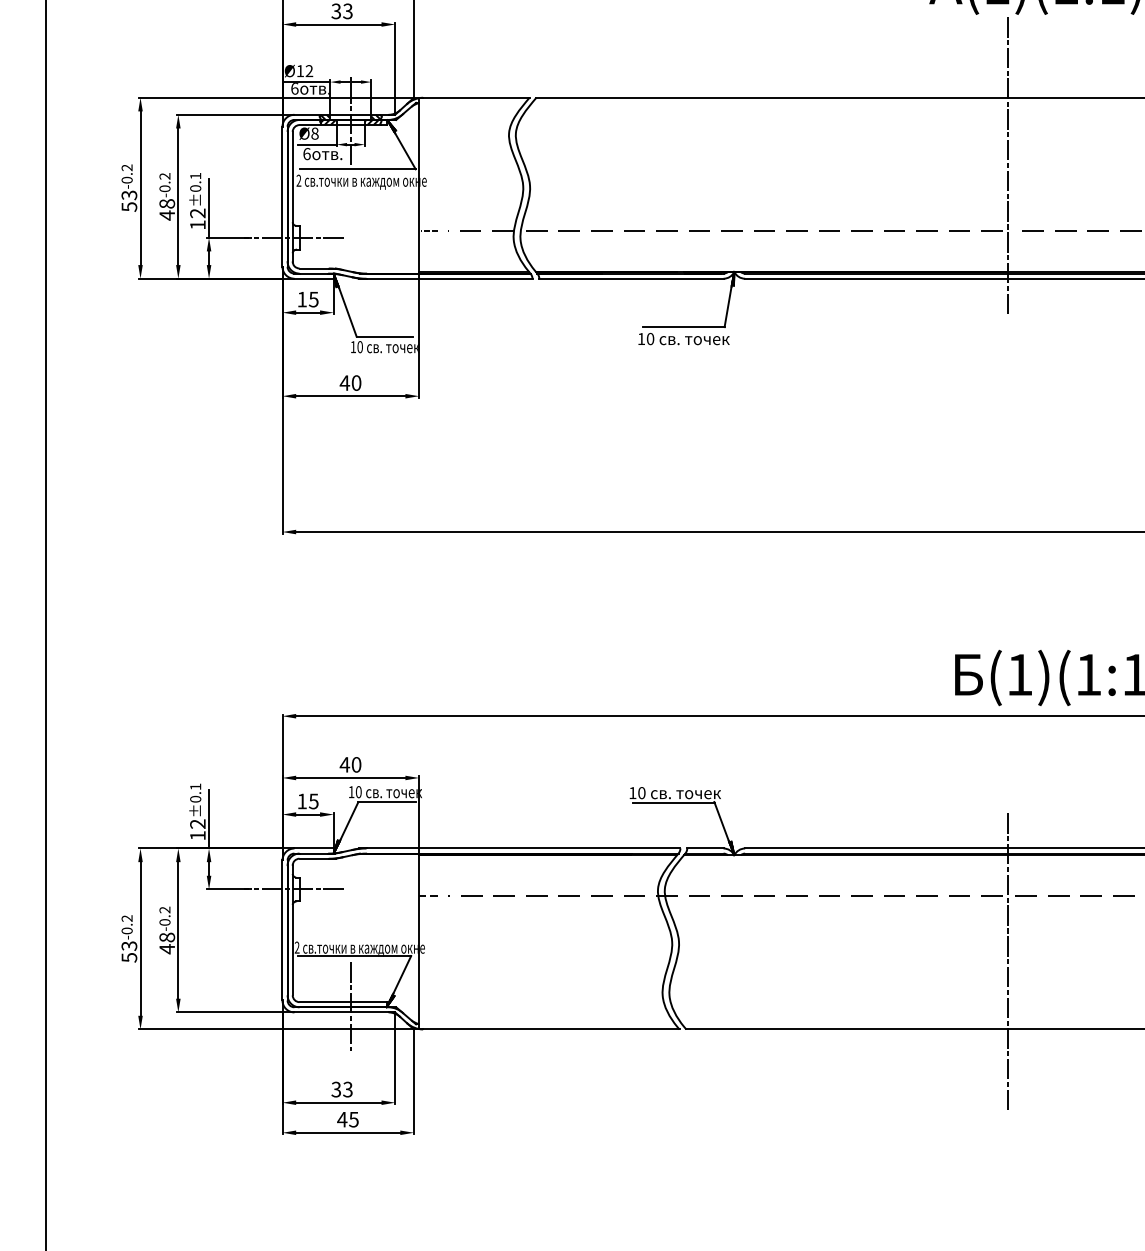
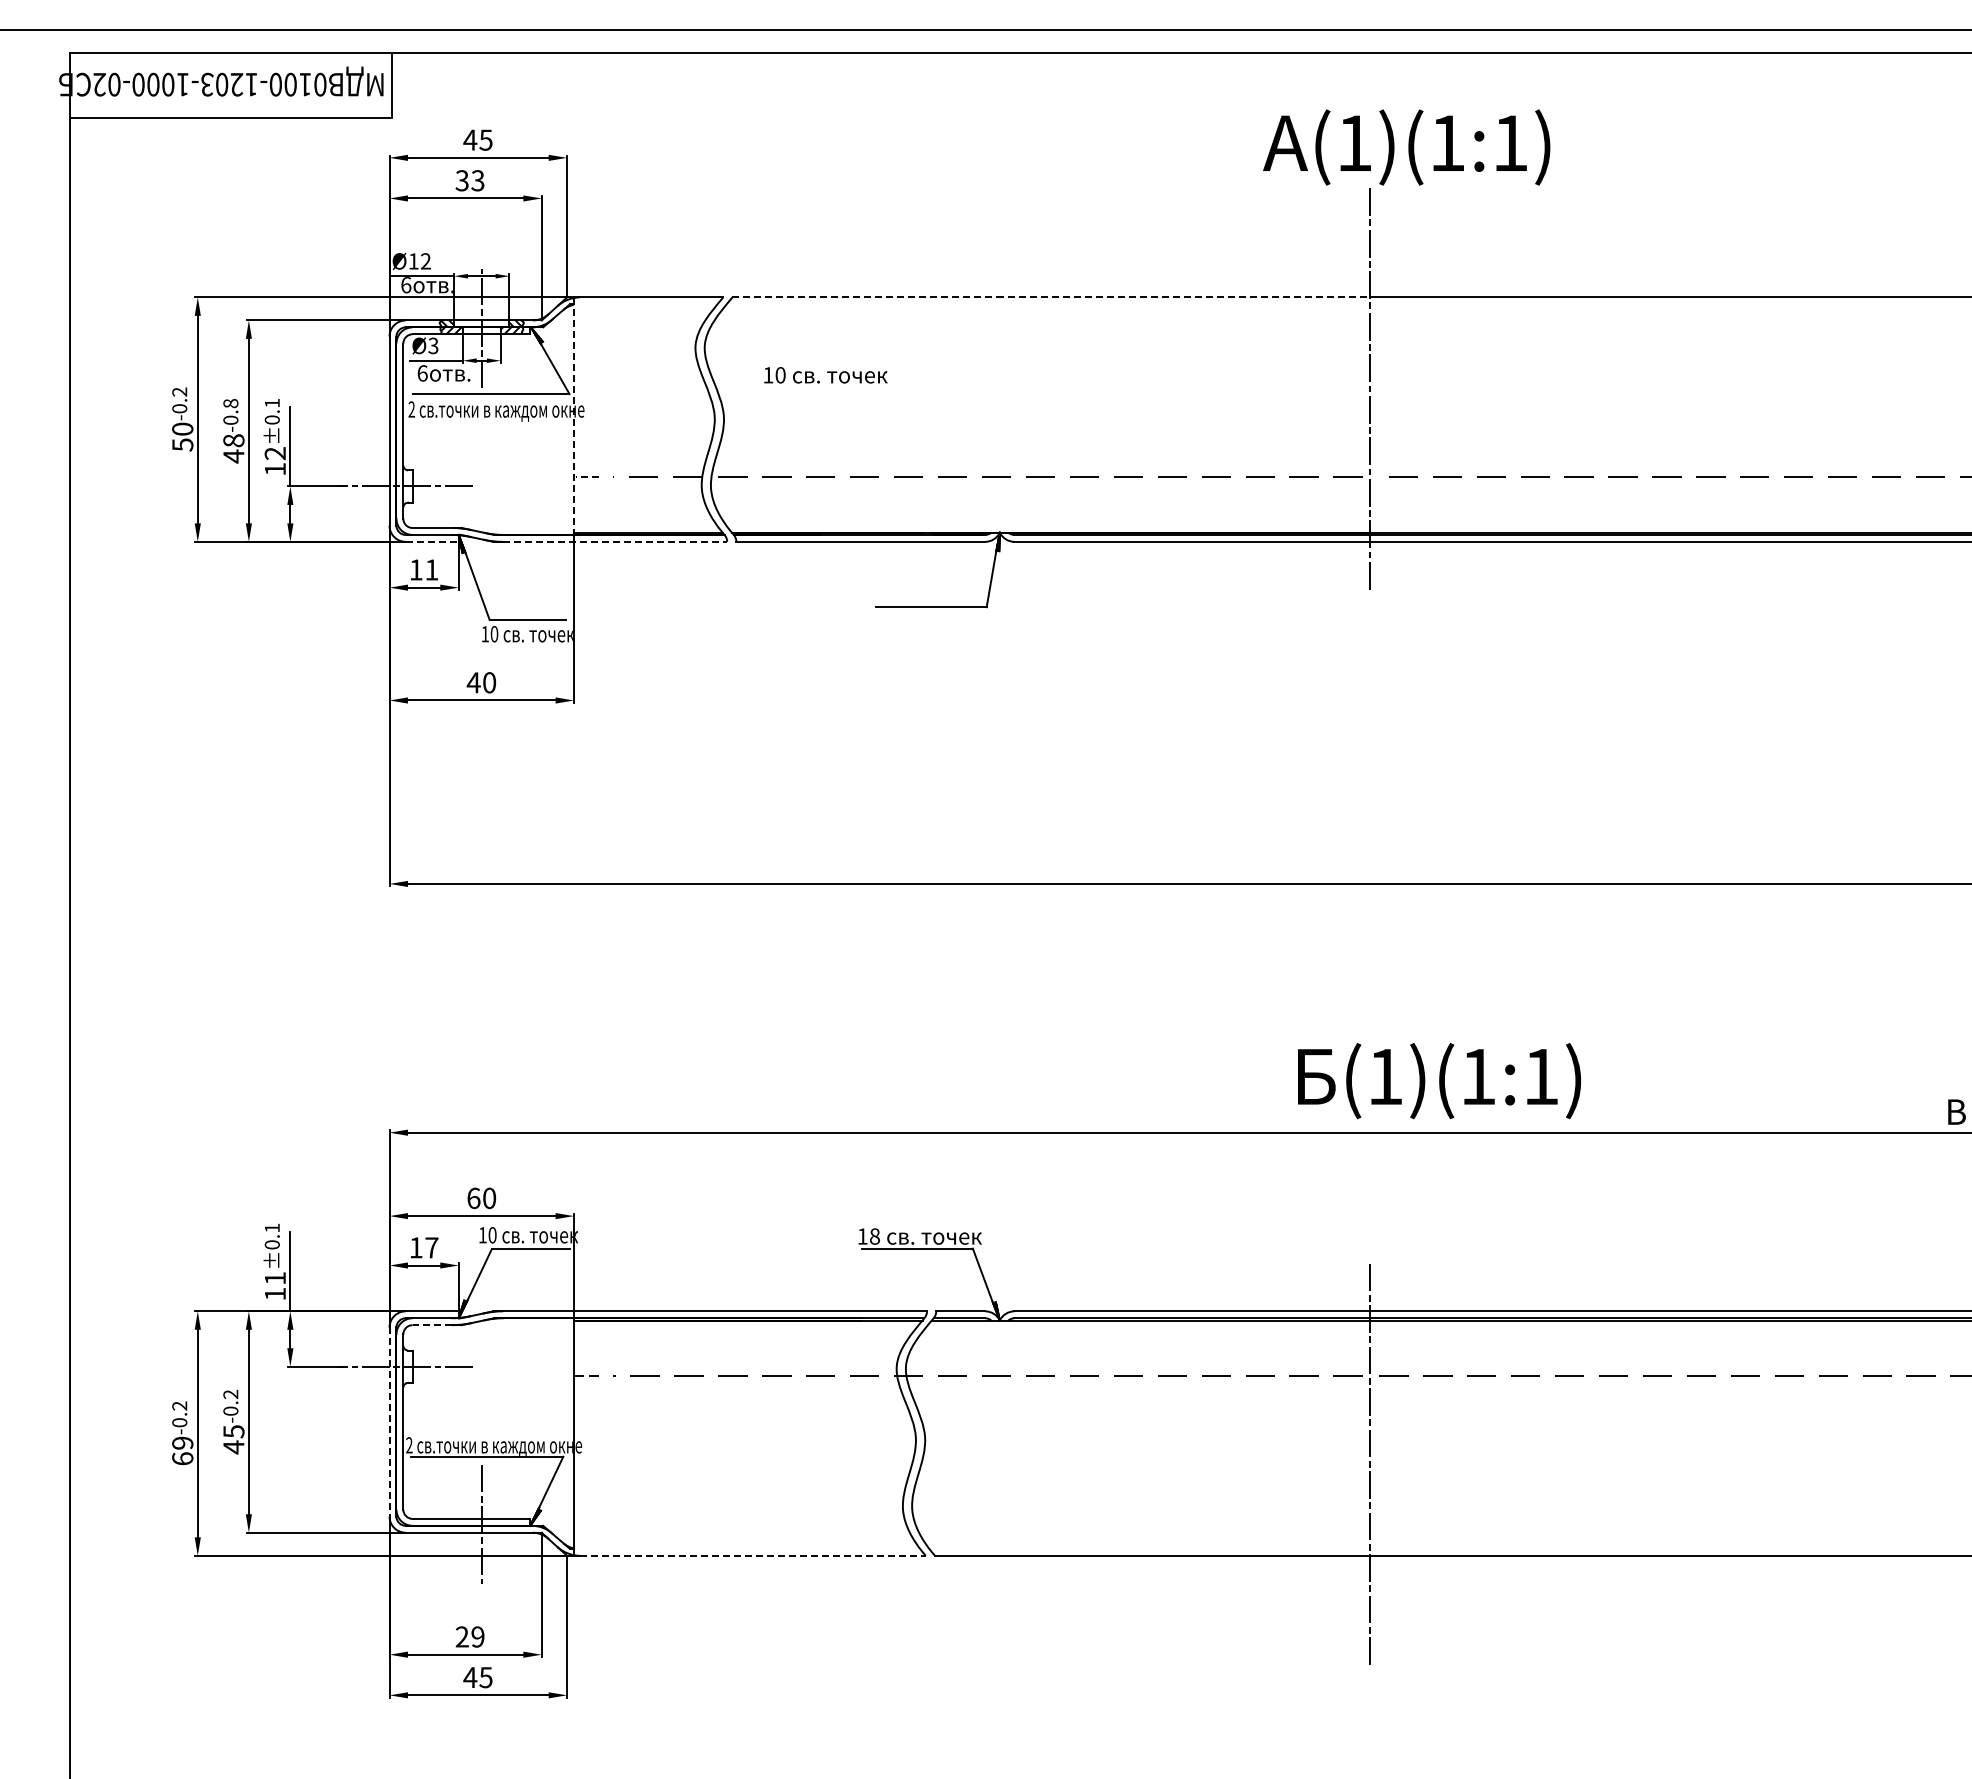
line: (772, 97) -> (1051, 297), solid -> dashed
text: (315, 133) -> (433, 345), Ø8 -> Ø3
text: (164, 176) -> (230, 403), -0.2 -> -0.8
line: (419, 185) -> (574, 415), solid -> dashed
text: (129, 194) -> (182, 428), 53 -> 50
line: (314, 278) -> (432, 541), solid -> dashed
line: (449, 278) -> (615, 541), solid -> dashed
text: (313, 299) -> (431, 569), 15 -> 11
text: (683, 339) -> (825, 375), moved
text: (344, 764) -> (473, 1198), 40 -> 60
text: (641, 793) -> (874, 1236), 10 -> 18
text: (313, 801) -> (431, 1247), 15 -> 17
text: (197, 824) -> (274, 1278), 12 -> 11
line: (314, 858) -> (432, 1325), solid -> dashed
line: (282, 930) -> (389, 1422), solid -> dashed
text: (166, 937) -> (233, 1431), 48 -> 45
text: (129, 951) -> (182, 1450), 53 -> 69
line: (551, 1029) -> (753, 1555), solid -> dashed
text: (341, 1089) -> (469, 1636), 33 -> 29

